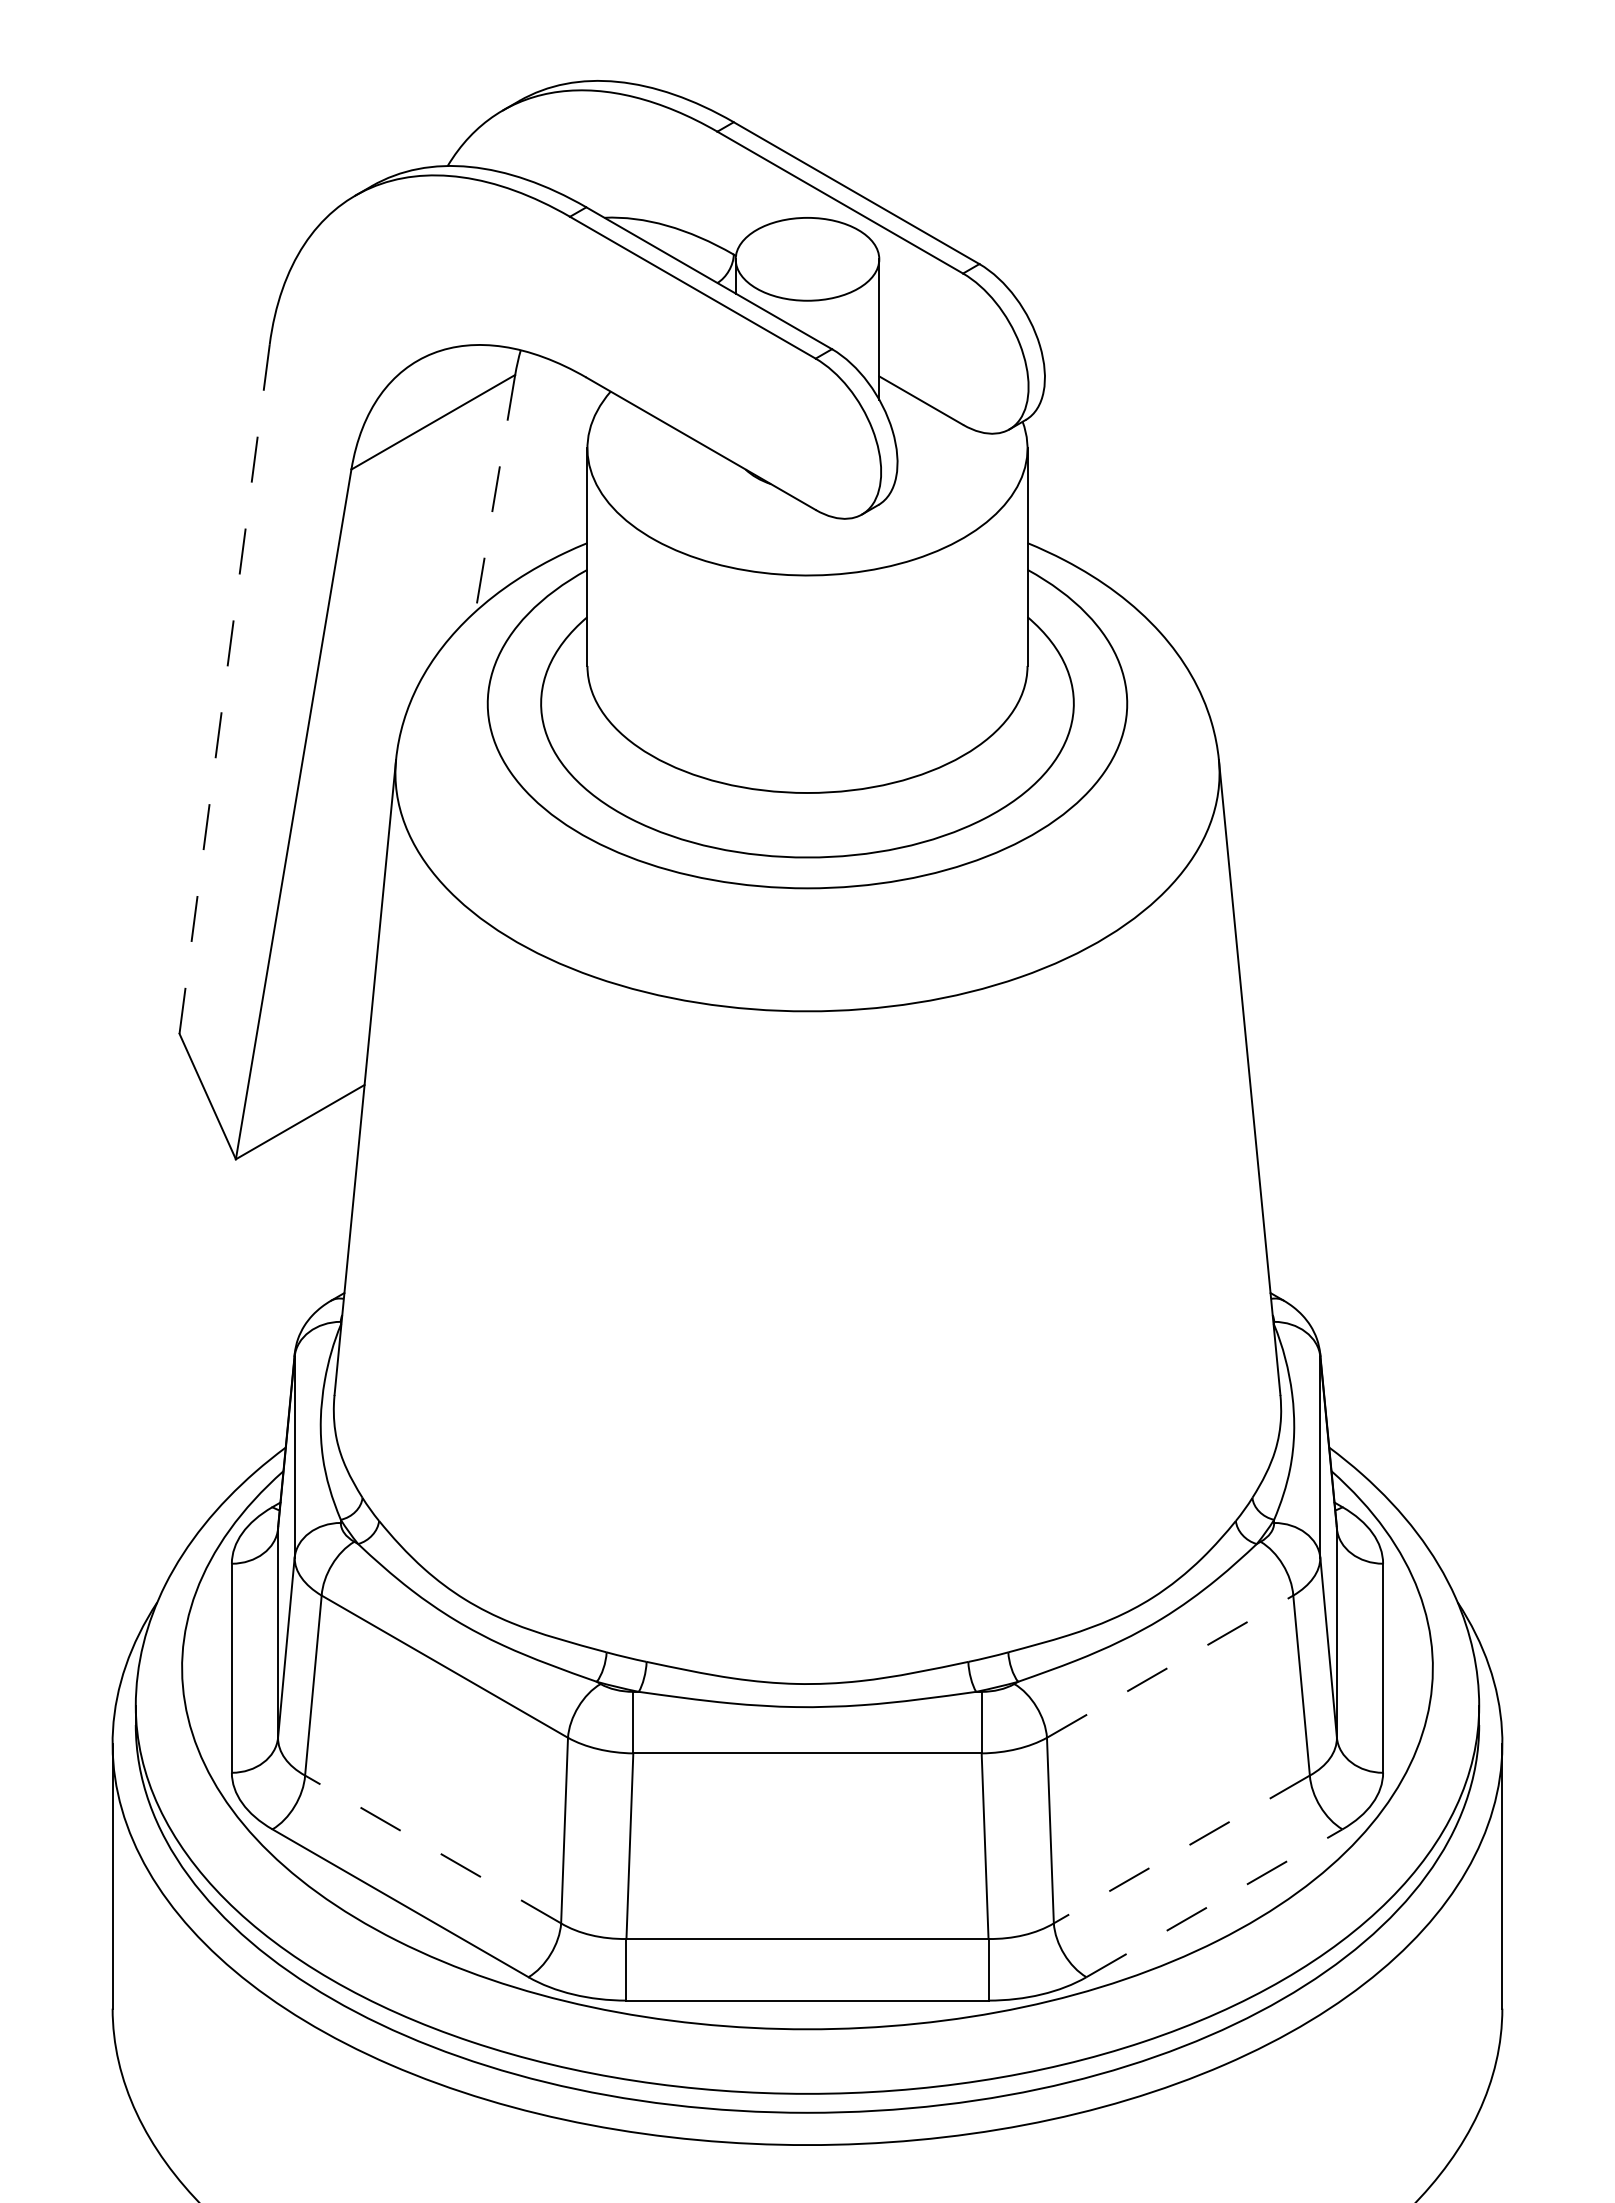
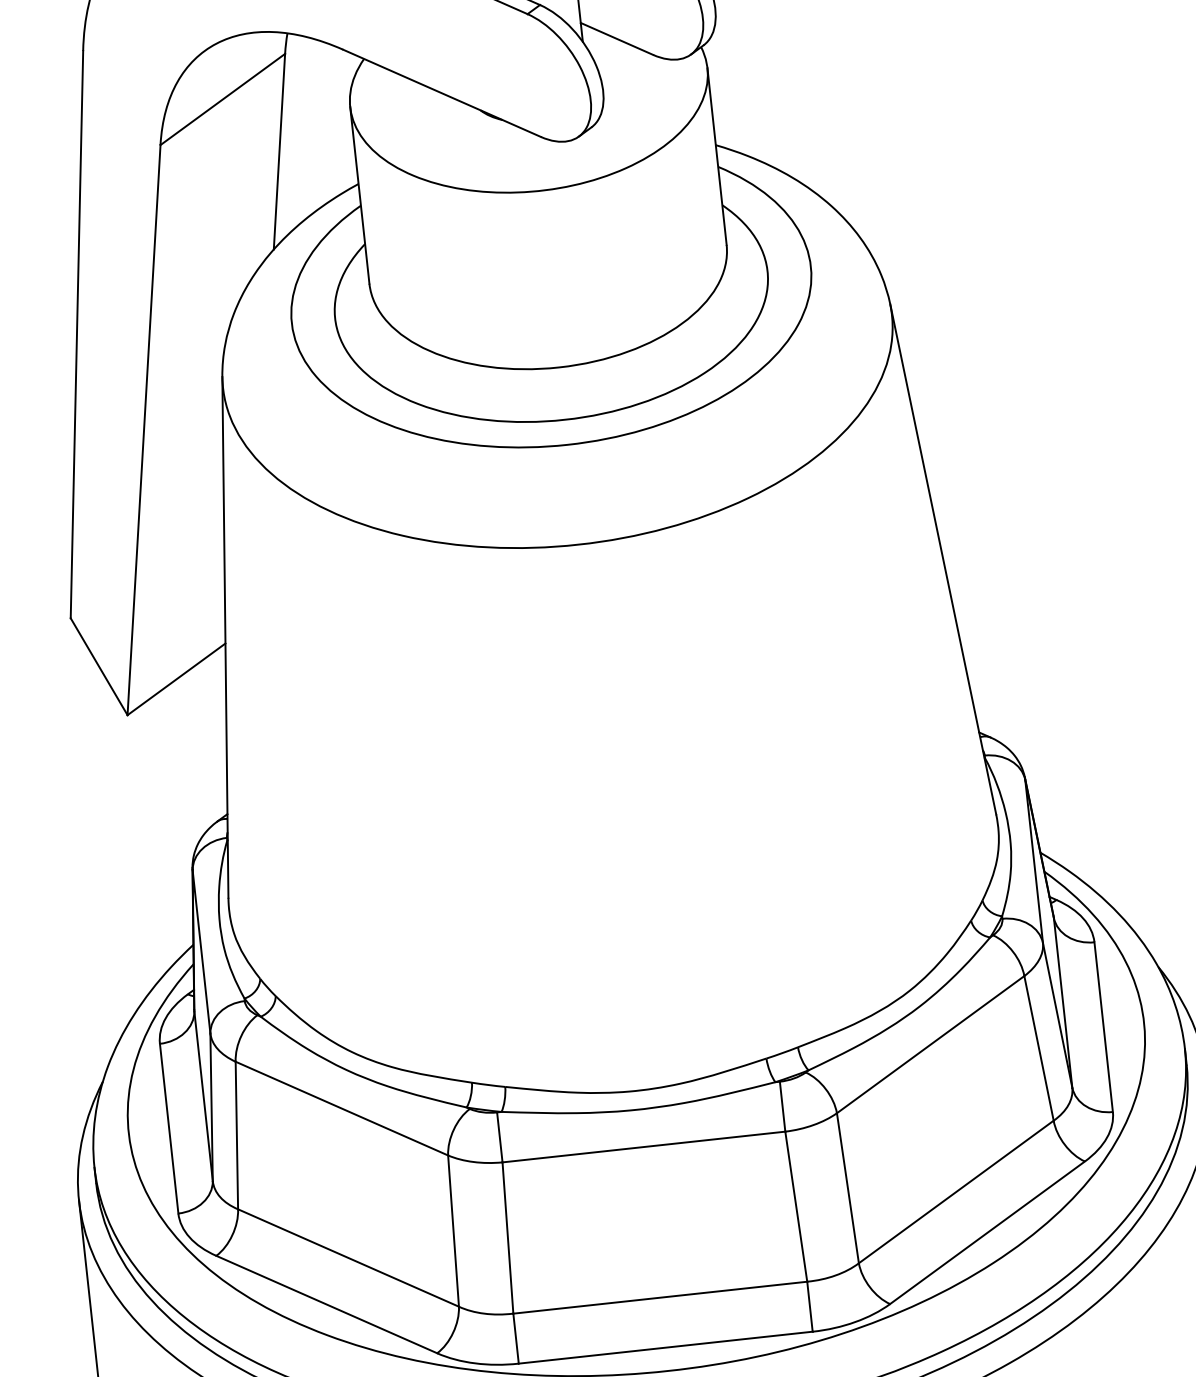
line: (495, 493) -> (279, 151), dashed -> solid
line: (224, 688) -> (76, 334), dashed -> solid
line: (1170, 1666) -> (930, 1044), dashed -> solid
line: (433, 1849) -> (348, 1258), dashed -> solid
line: (1181, 1849) -> (955, 1192), dashed -> solid
line: (1214, 1903) -> (987, 1232), dashed -> solid

